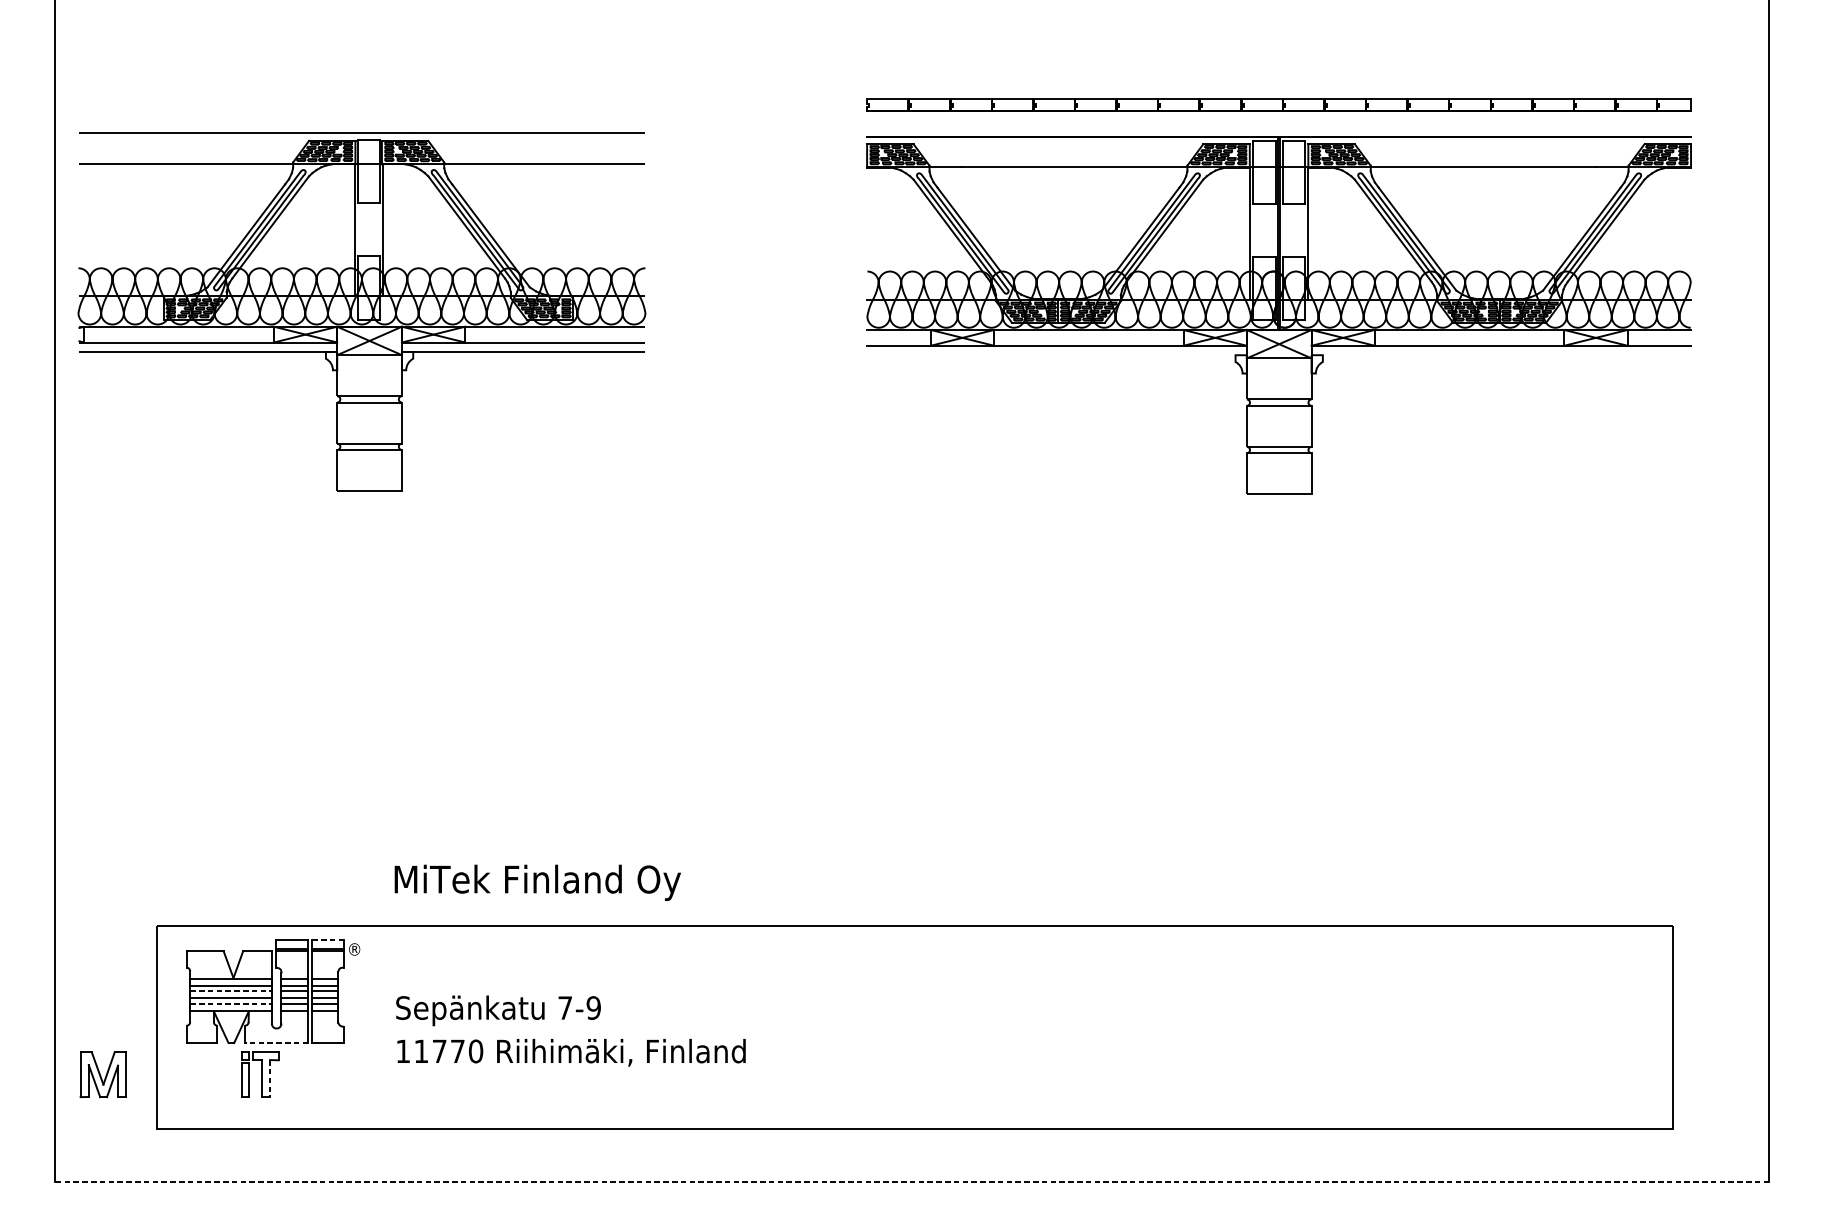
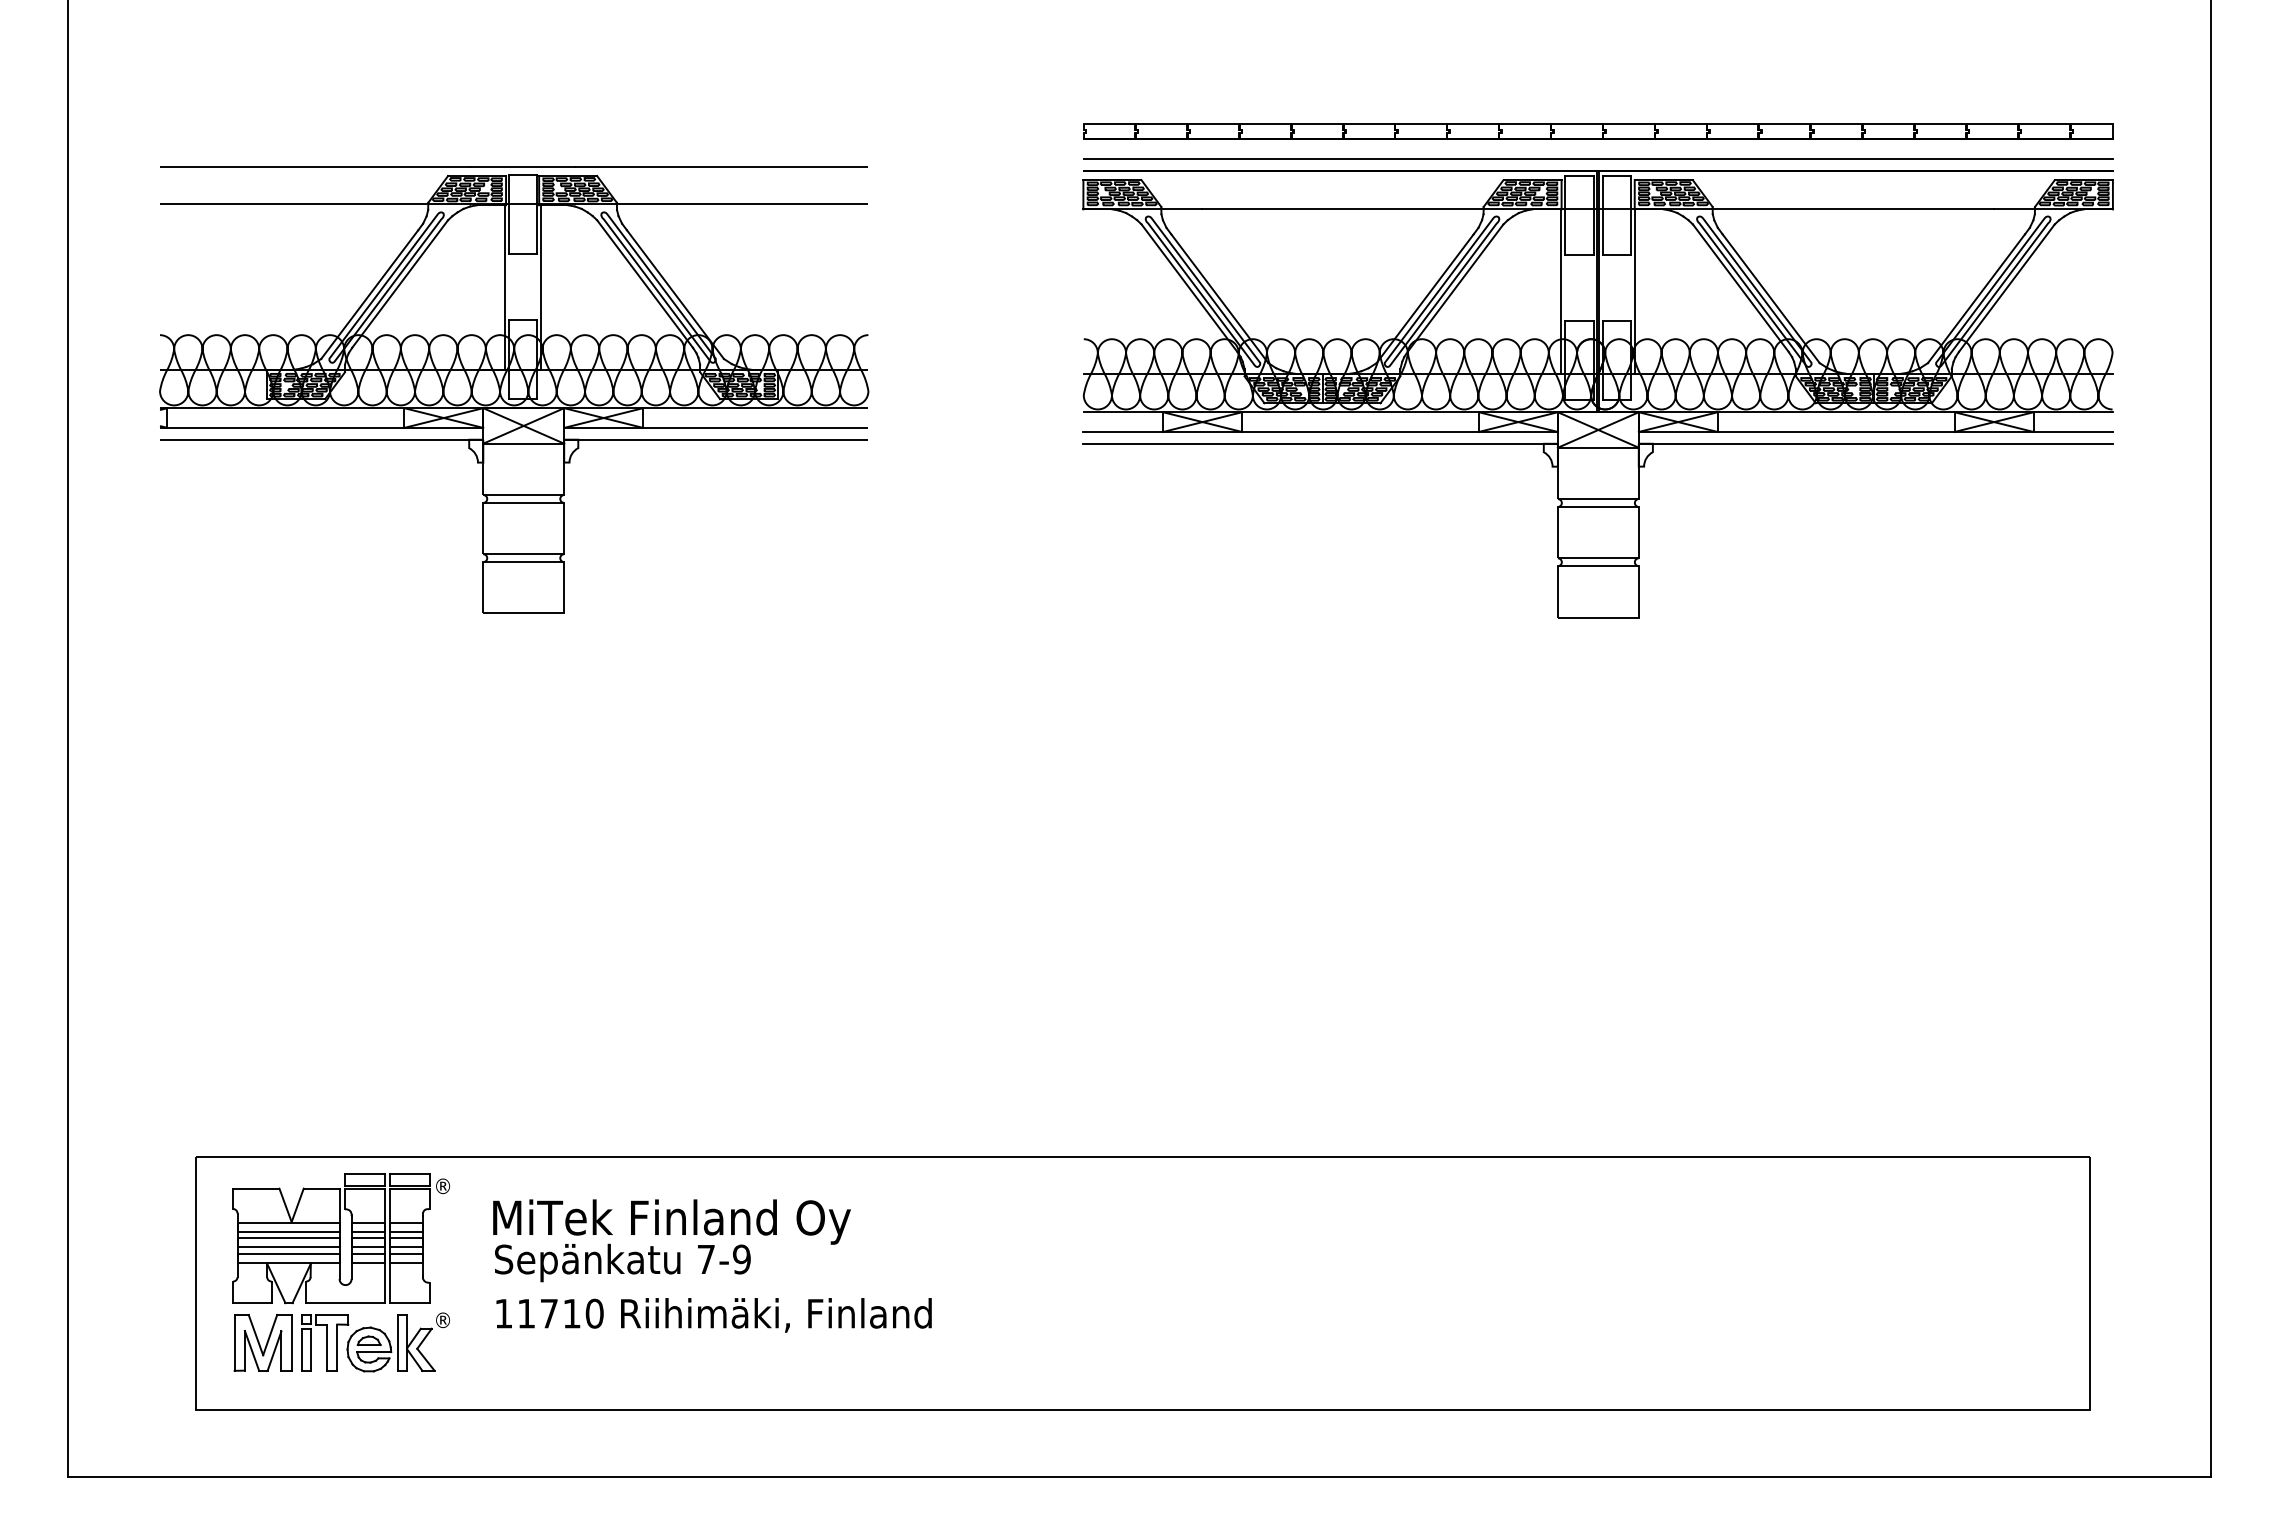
line: (1279, 126) -> (1598, 158), added
part: (362, 311) -> (514, 389), moved
line: (1056, 355) -> (1320, 443), added
line: (1501, 355) -> (1875, 443), added
text: (537, 882) -> (671, 1221), moved
line: (327, 939) -> (409, 1173), dashed -> solid
line: (230, 991) -> (288, 1238), dashed -> solid
line: (230, 1003) -> (288, 1253), dashed -> solid
line: (276, 1043) -> (345, 1303), dashed -> solid
text: (457, 1051) -> (571, 1313), 11770 -> 11710
part: (102, 1074) -> (262, 1342), moved
part: (318, 1074) -> (397, 1342), added
line: (270, 1079) -> (337, 1348), dashed -> solid
line: (912, 1182) -> (1139, 1477), dashed -> solid

